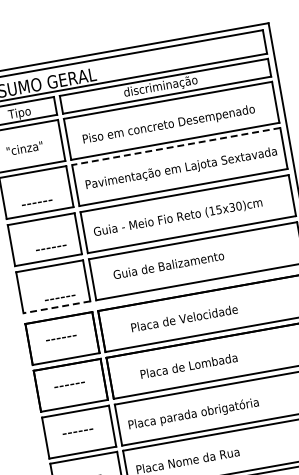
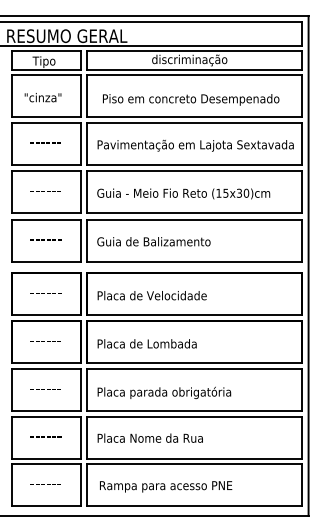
line: (175, 146) -> (193, 122), dashed -> solid
text: (36, 202) -> (45, 142), moved
text: (51, 247) -> (45, 191), moved
text: (168, 265) -> (153, 241), moved
text: (59, 297) -> (45, 239), moved
line: (56, 307) -> (46, 261), dashed -> solid
text: (183, 318) -> (151, 295), moved
text: (188, 365) -> (146, 343), moved

